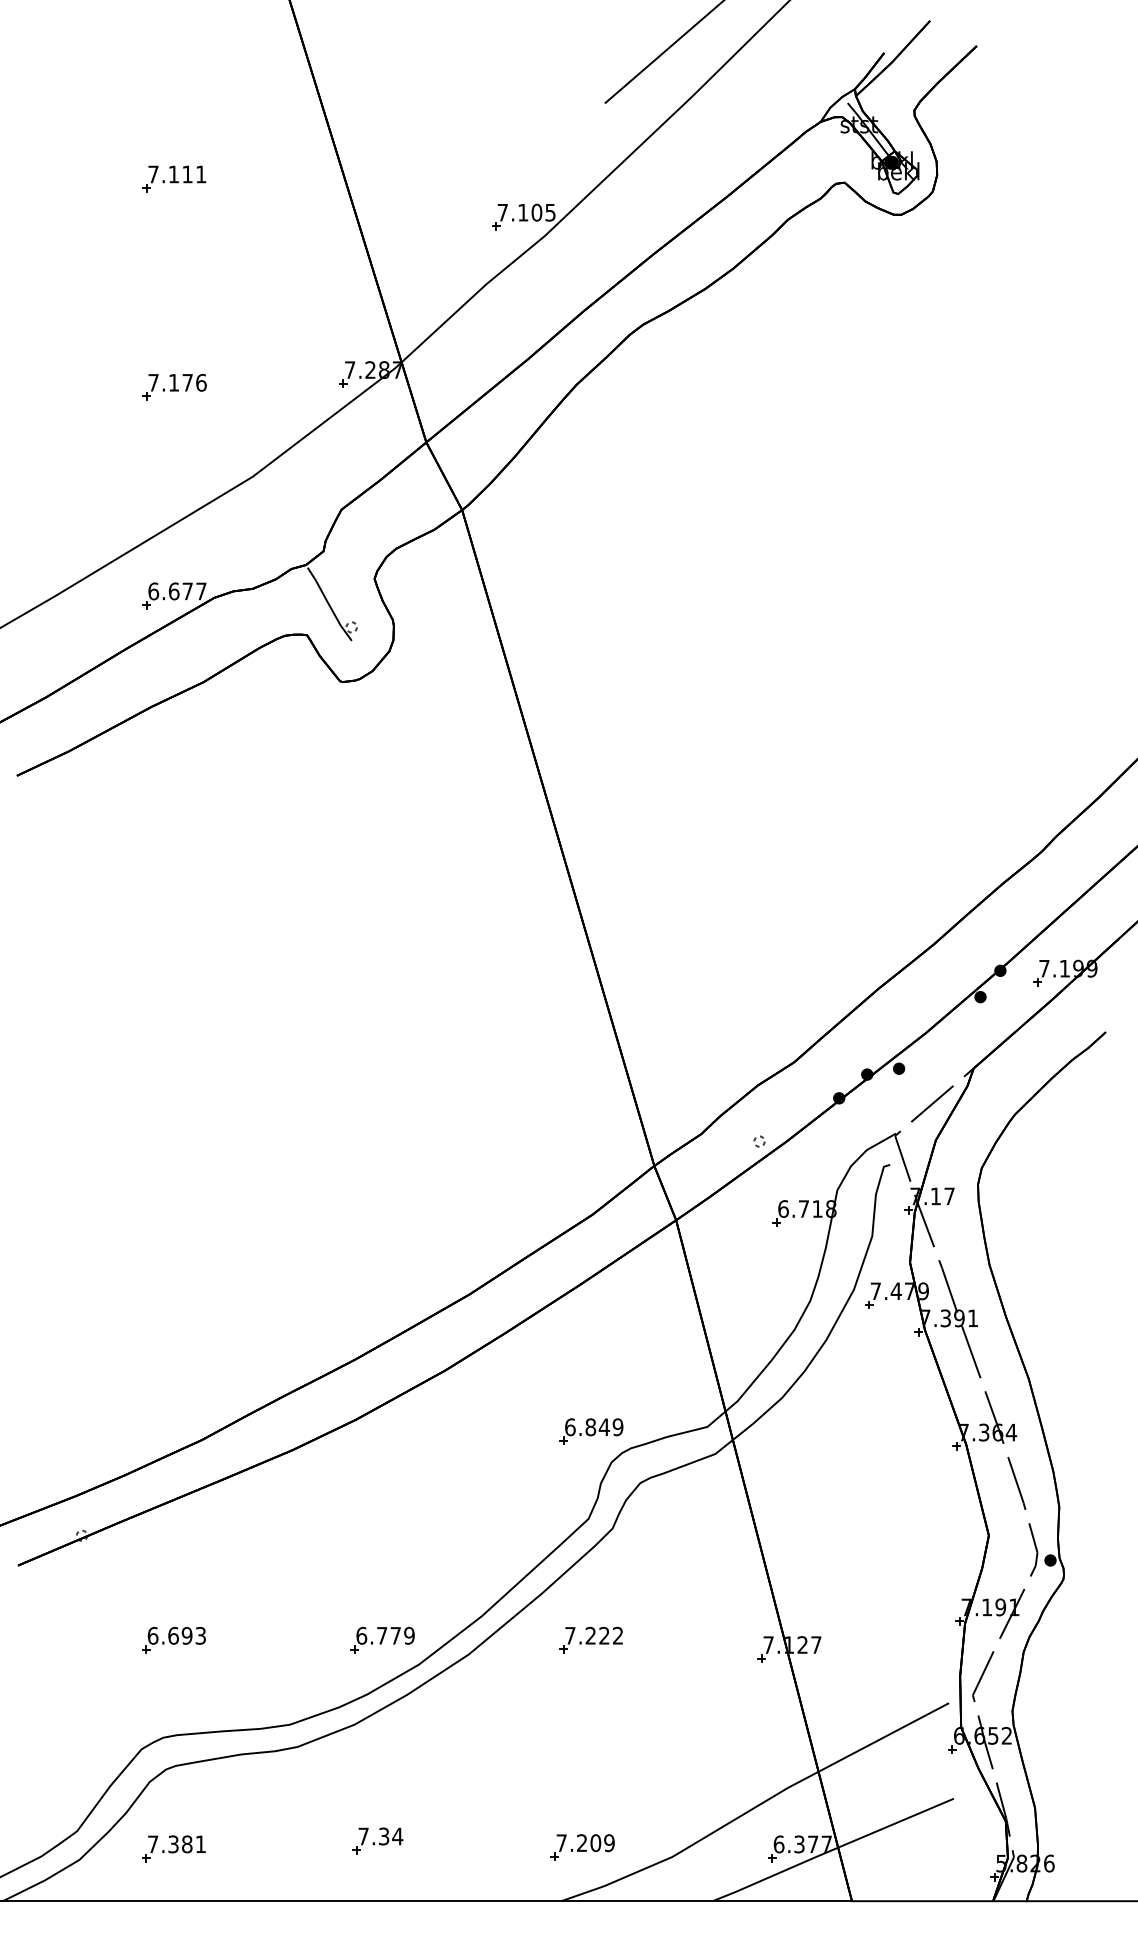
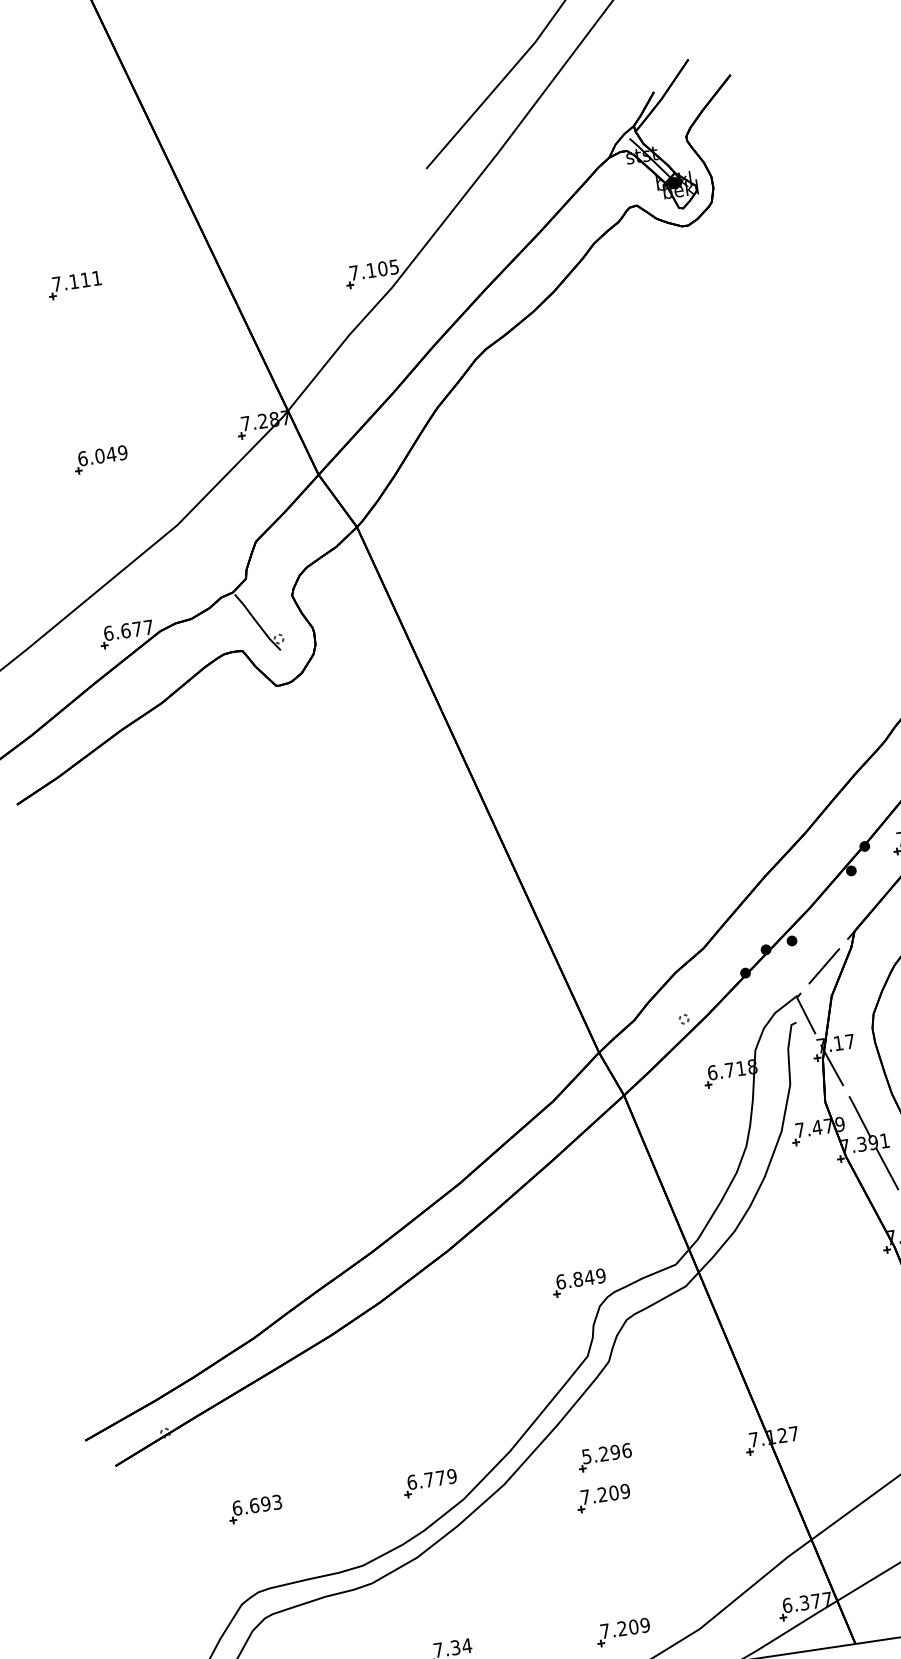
text: (177, 382) -> (102, 455), 7.176 -> 6.049
text: (594, 1635) -> (607, 1453), 7.222 -> 5.296
part: (582, 1687) -> (603, 1498), added

